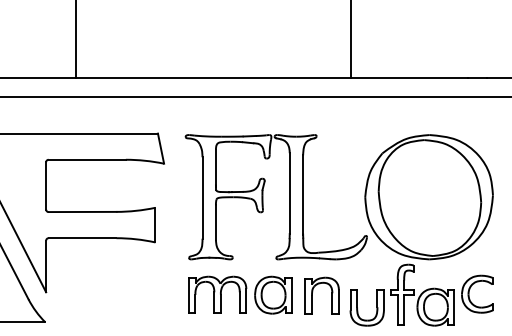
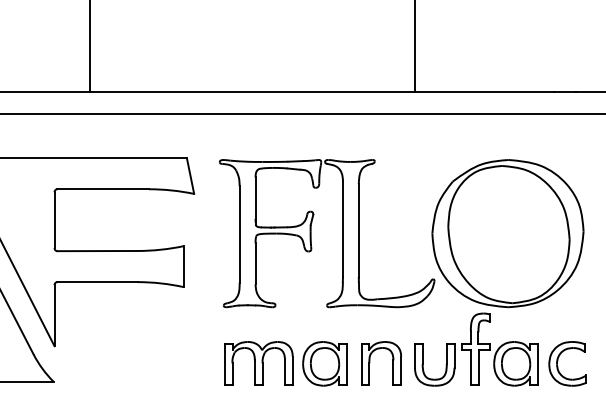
part: (313, 291) -> (371, 358), moved
part: (469, 293) -> (558, 362), moved
part: (240, 294) -> (285, 362), moved

